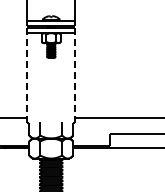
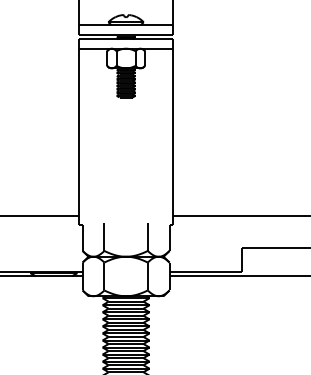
line: (27, 77) -> (79, 136), dashed -> solid
line: (75, 77) -> (173, 136), dashed -> solid

